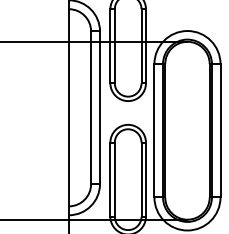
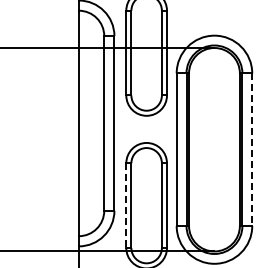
line: (220, 131) -> (252, 150), solid -> dashed
line: (110, 180) -> (126, 206), solid -> dashed

